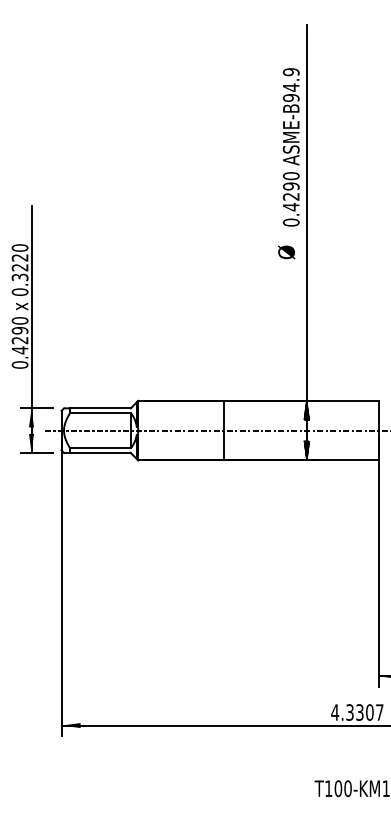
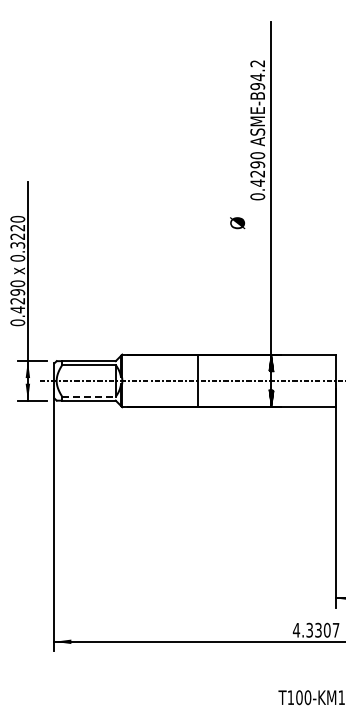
text: (291, 71) -> (257, 63), ASME-B94.9 -> ASME-B94.2
text: (286, 252) -> (237, 223), moved
line: (99, 448) -> (88, 396), solid -> dashed

